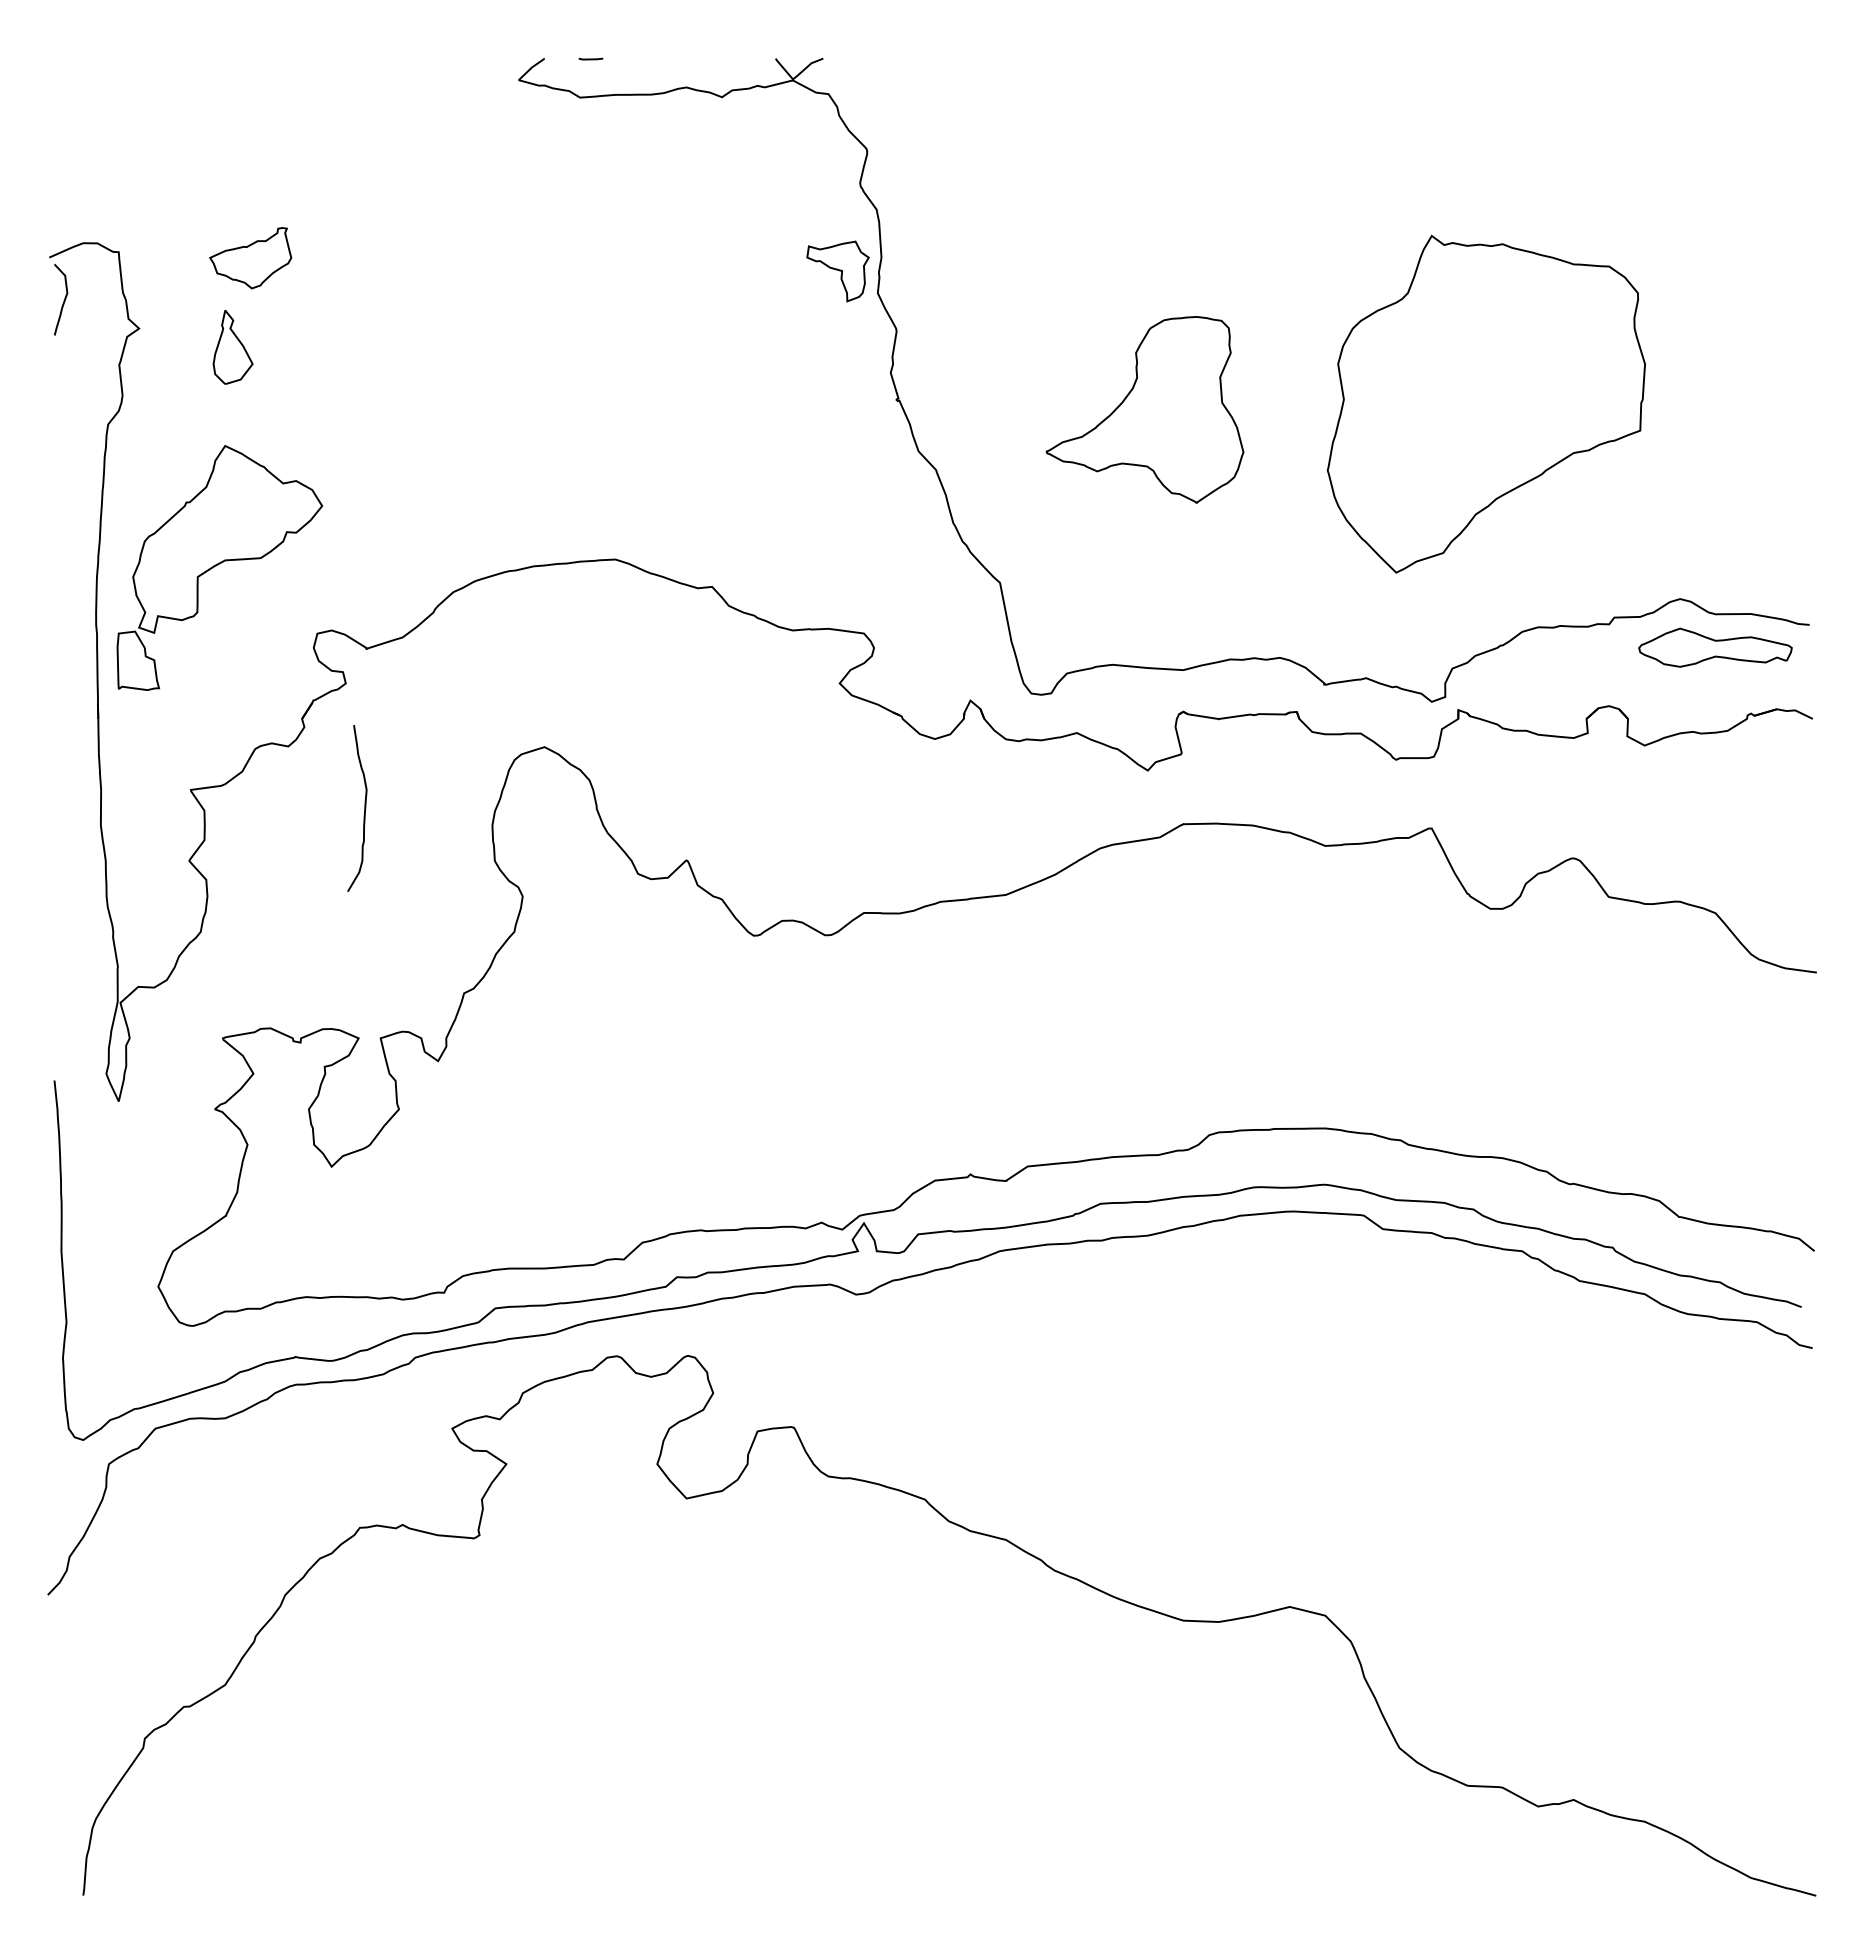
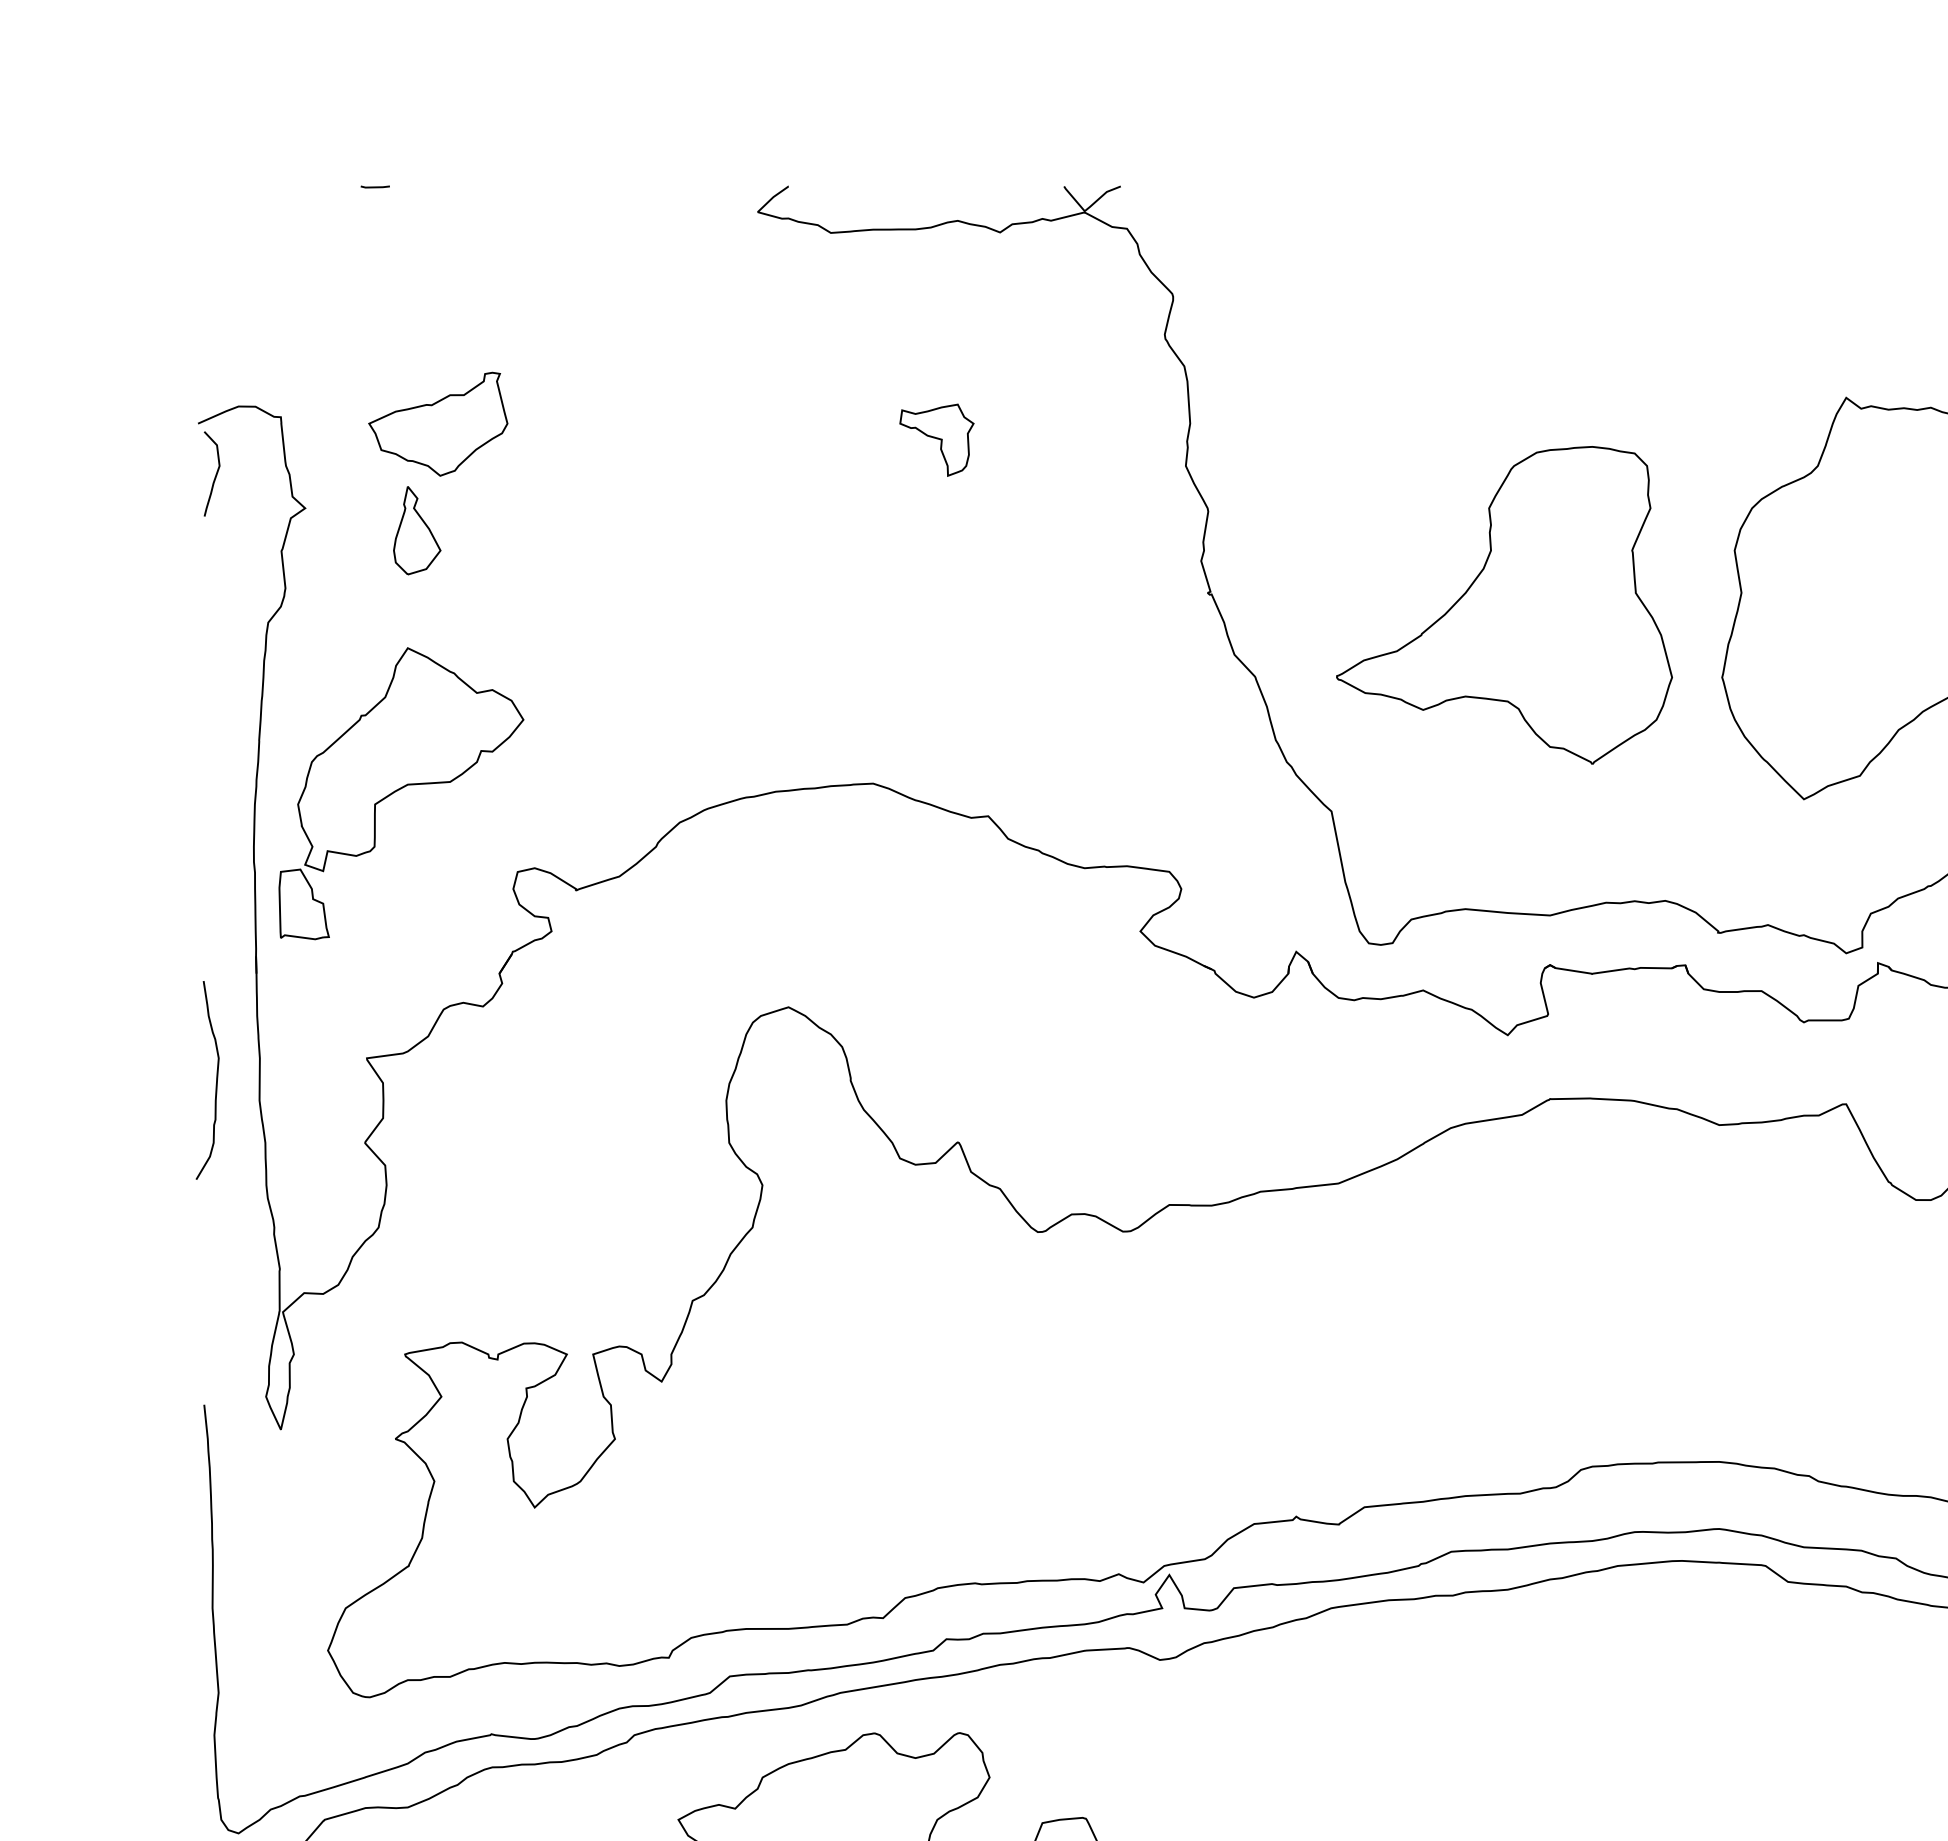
line: (590, 58) -> (374, 186), moved
part: (250, 258) -> (437, 424), size x1.43
part: (837, 271) -> (936, 440), moved
part: (1144, 409) -> (1503, 604), size x1.43
curve: (364, 808) -> (216, 1080), moved

